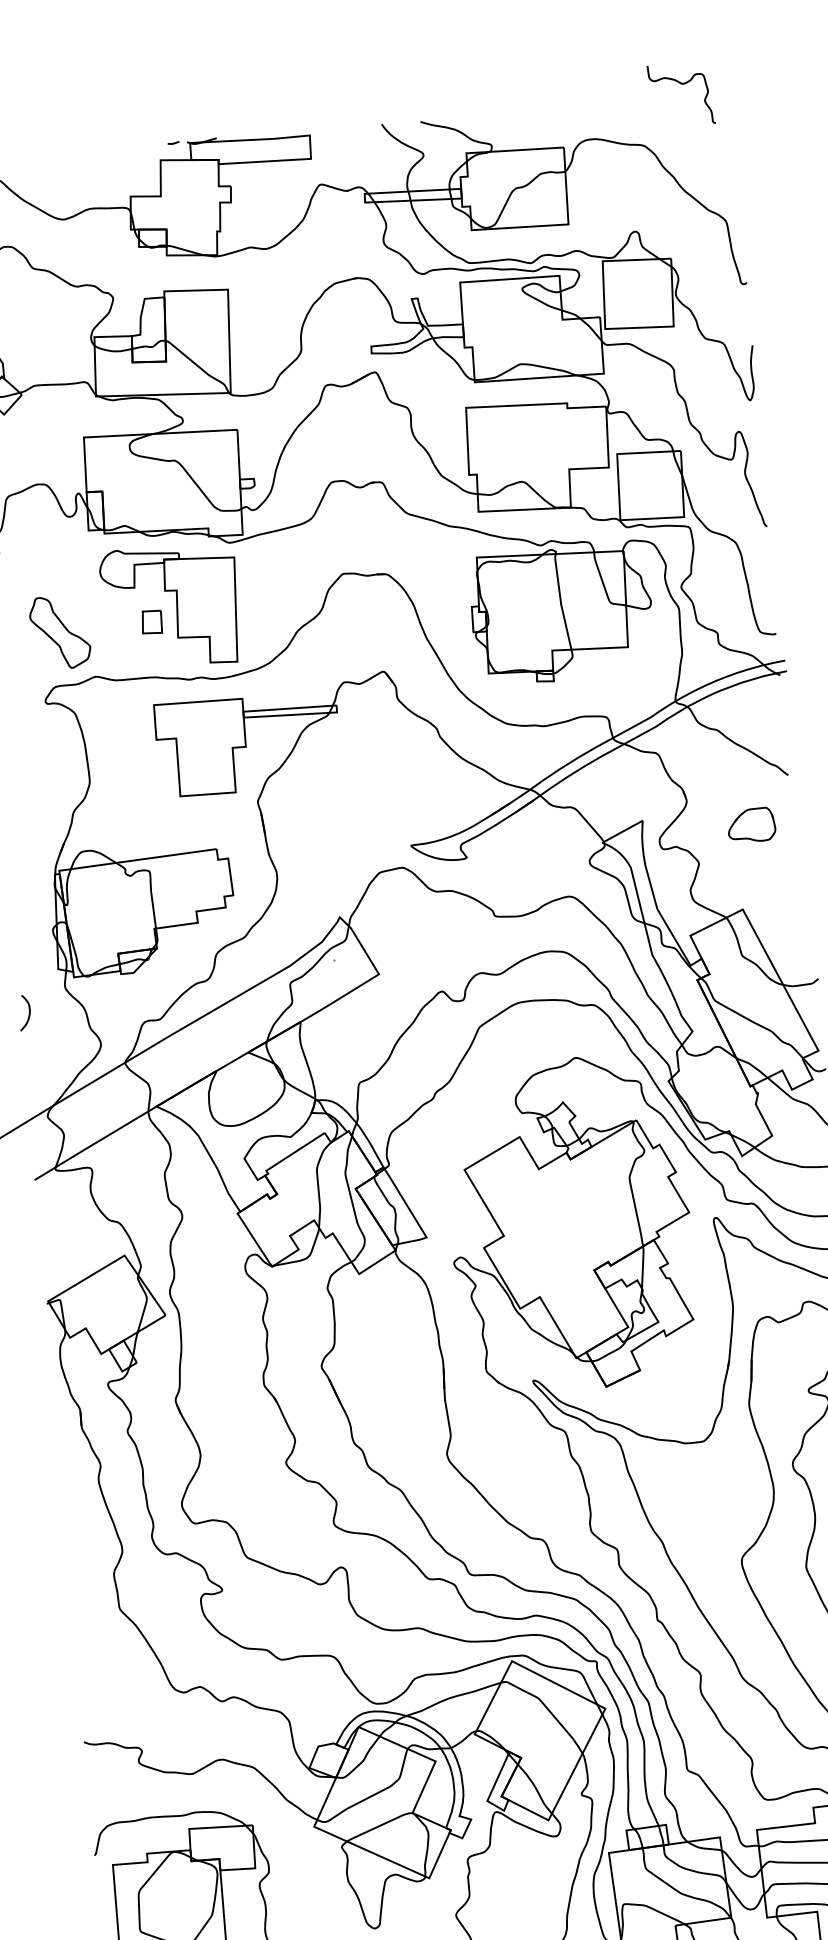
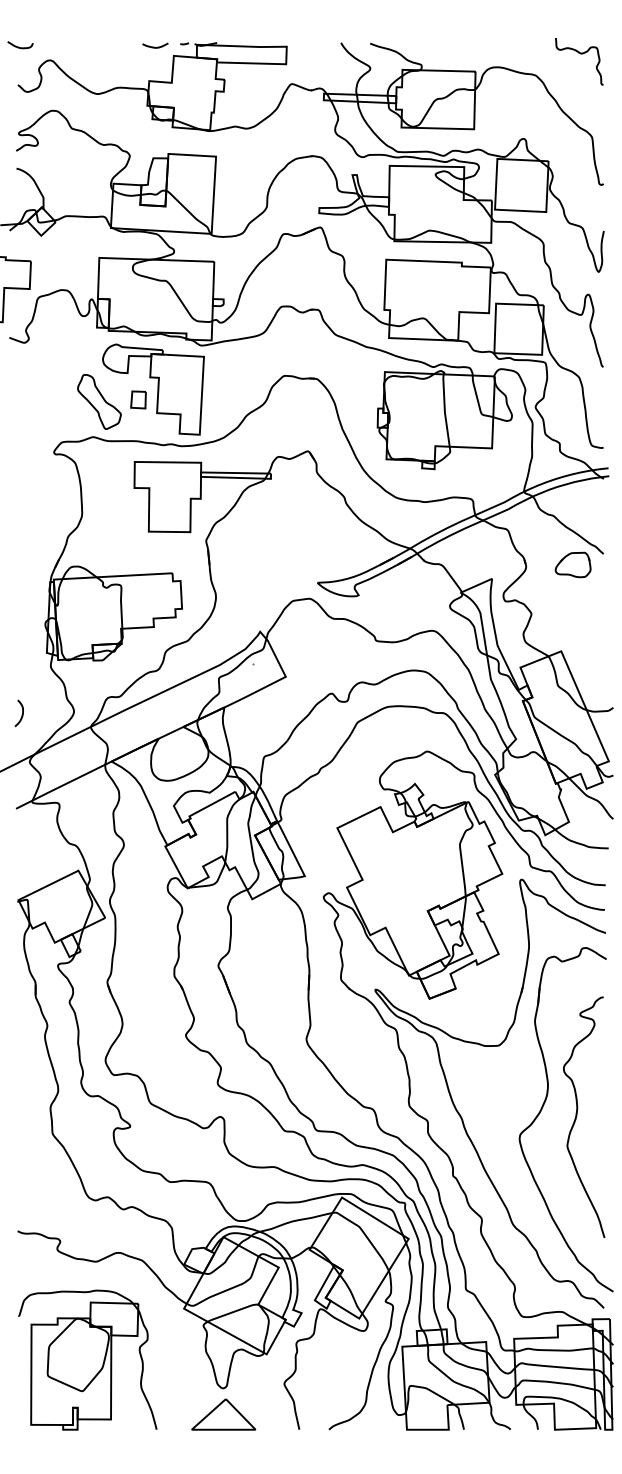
curve: (681, 85) -> (580, 54), moved
curve: (133, 149) -> (154, 46), added
part: (60, 631) -> (99, 401), moved
part: (750, 824) -> (572, 564), moved
curve: (28, 1014) -> (21, 714), moved

